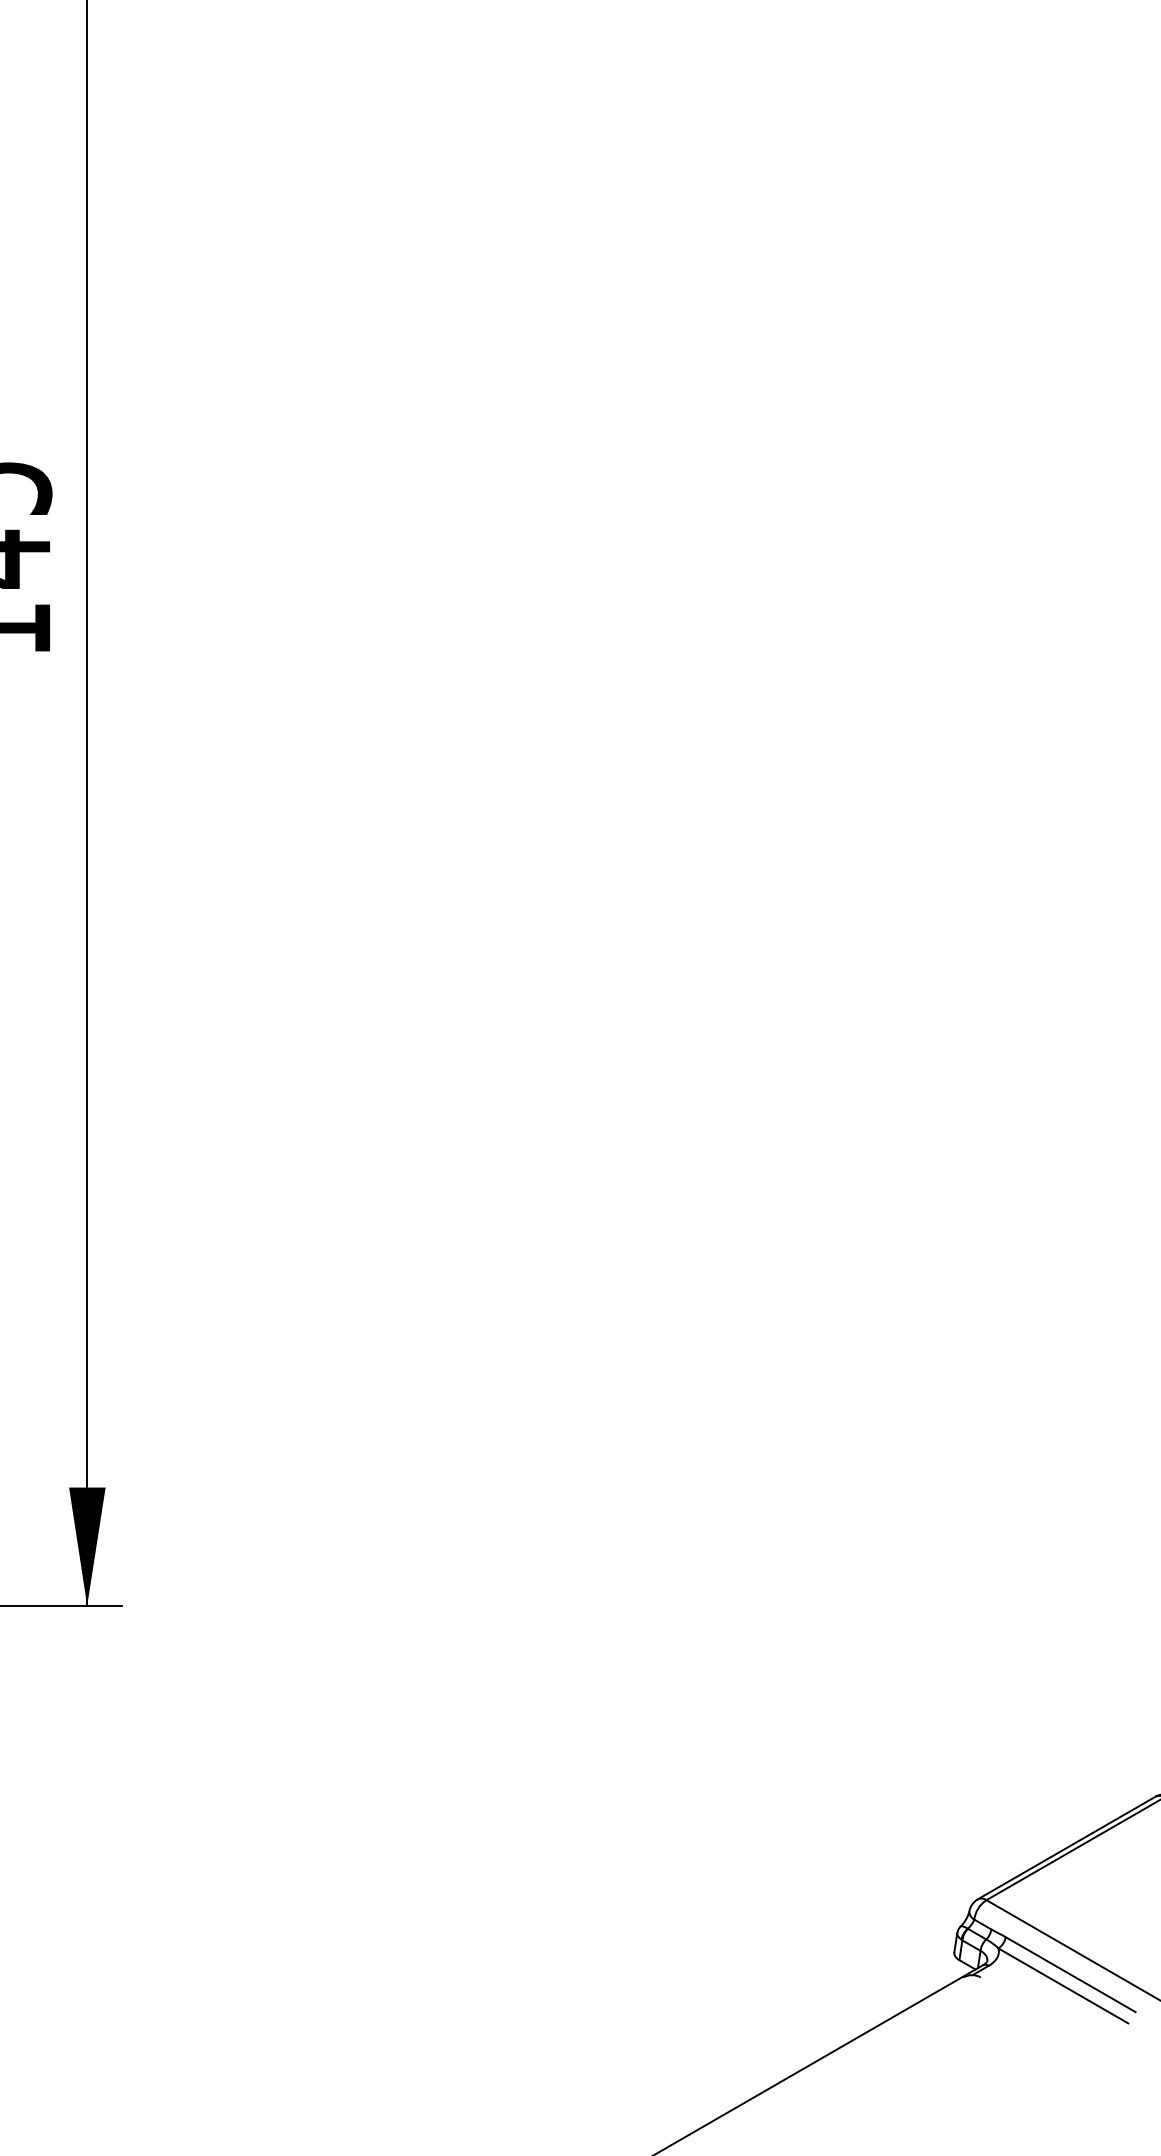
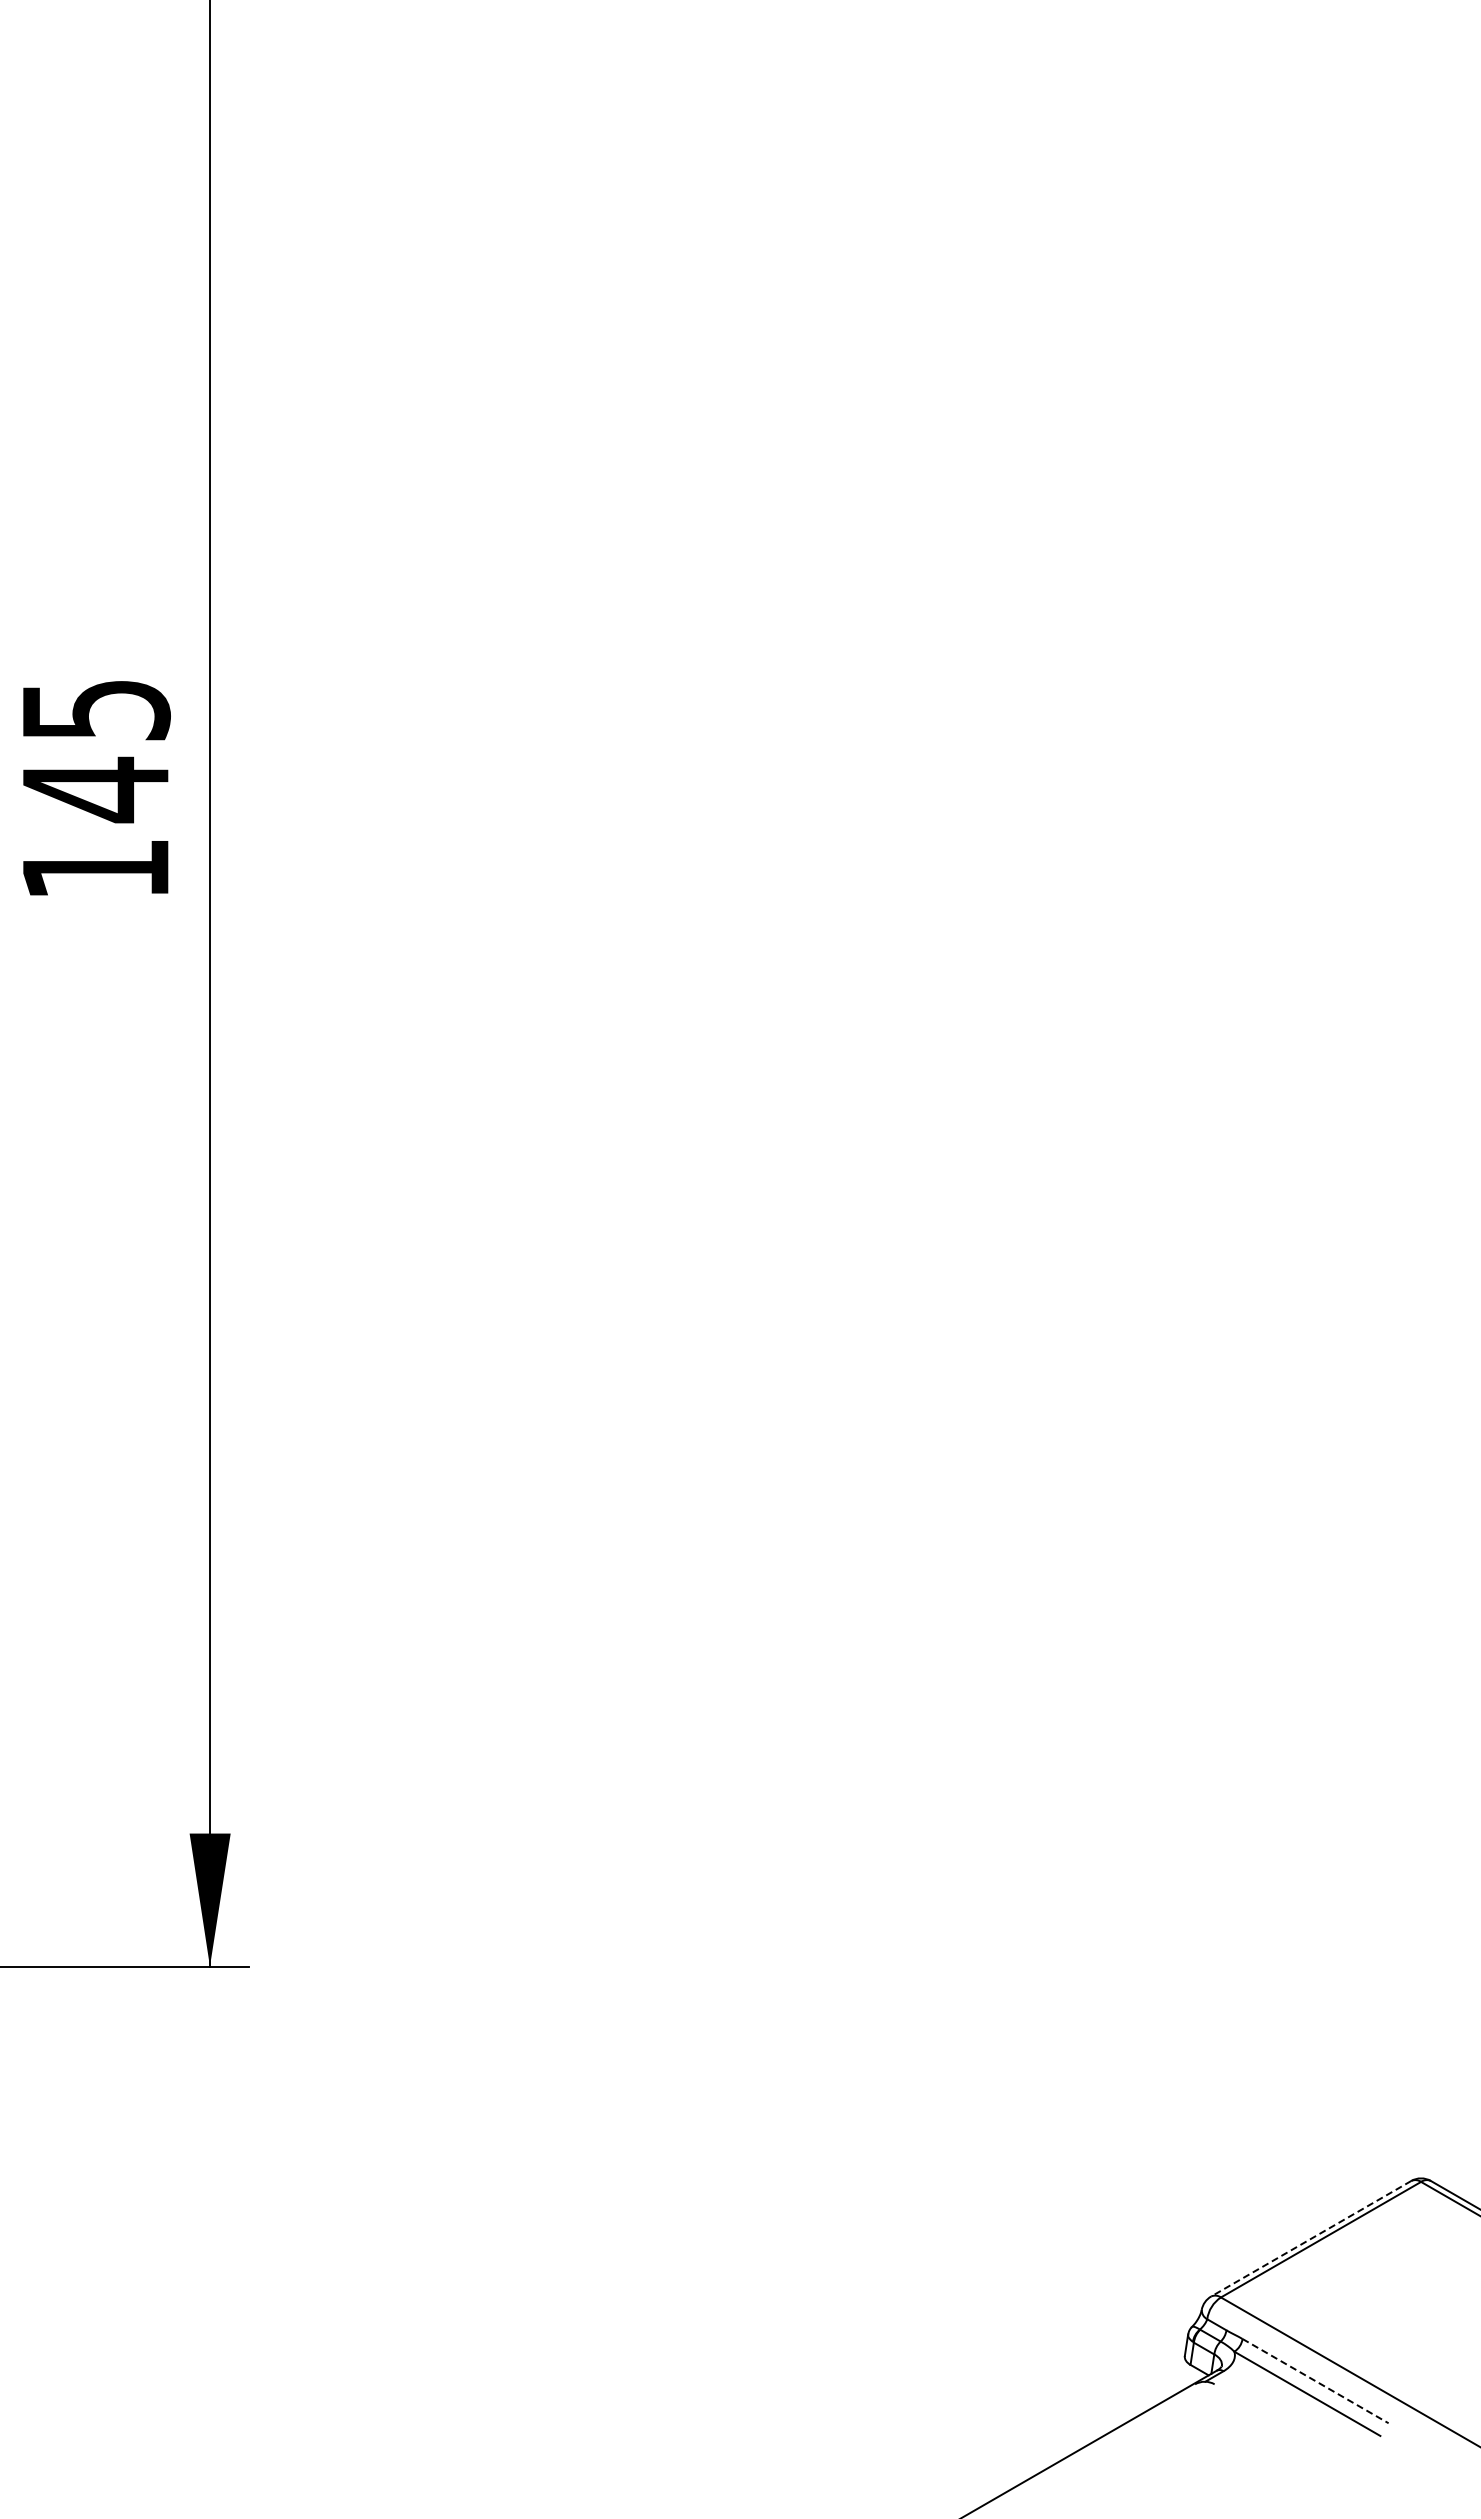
line: (1067, 1847) -> (1311, 2238), solid -> dashed
line: (1071, 1974) -> (1316, 2381), solid -> dashed

